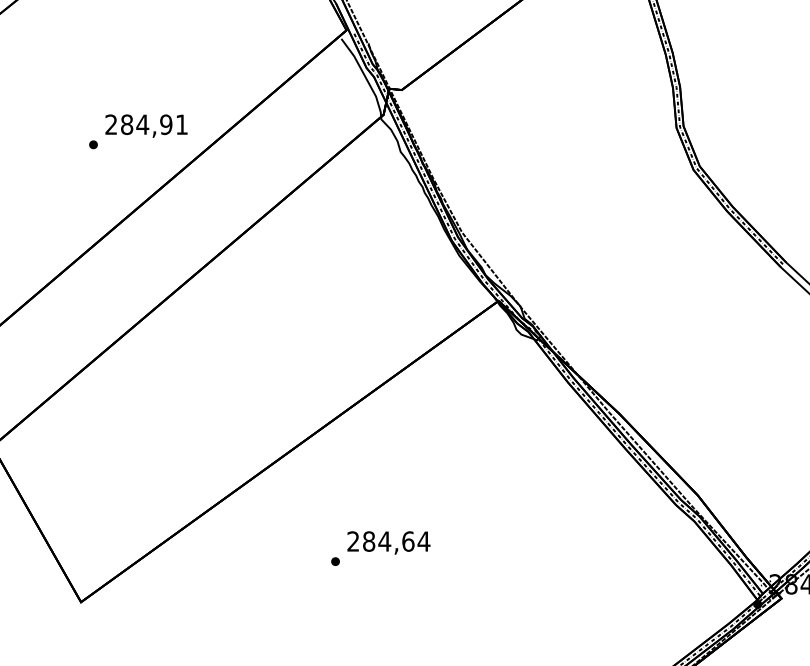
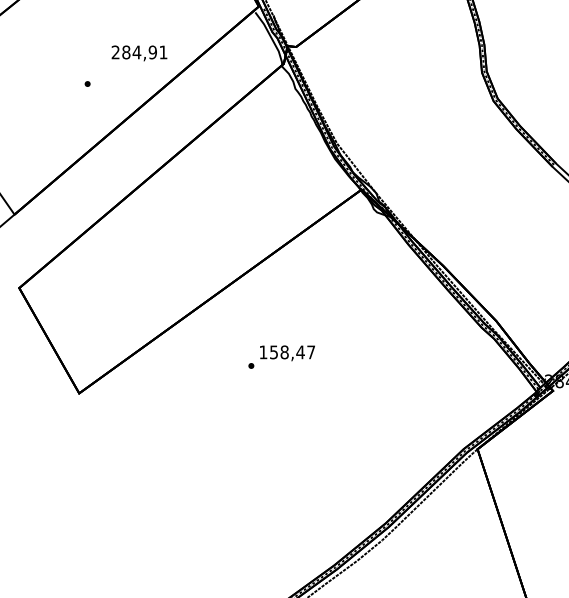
text: (146, 126) -> (139, 53), moved
text: (388, 541) -> (287, 352), 284,64 -> 158,47

